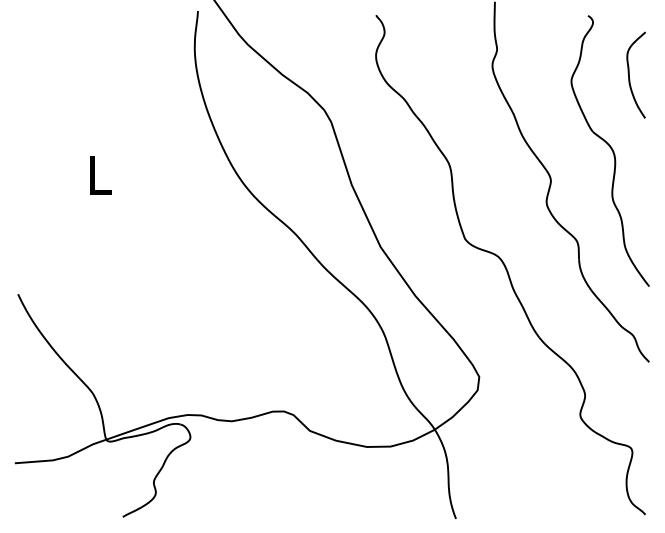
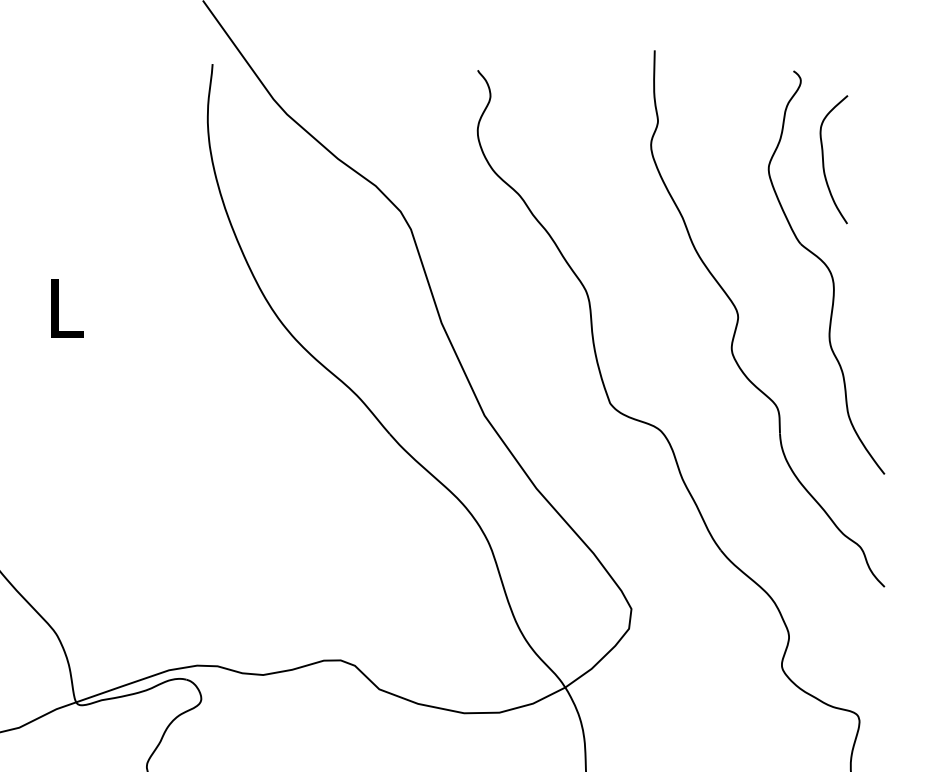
curve: (629, 74) -> (823, 158), moved

